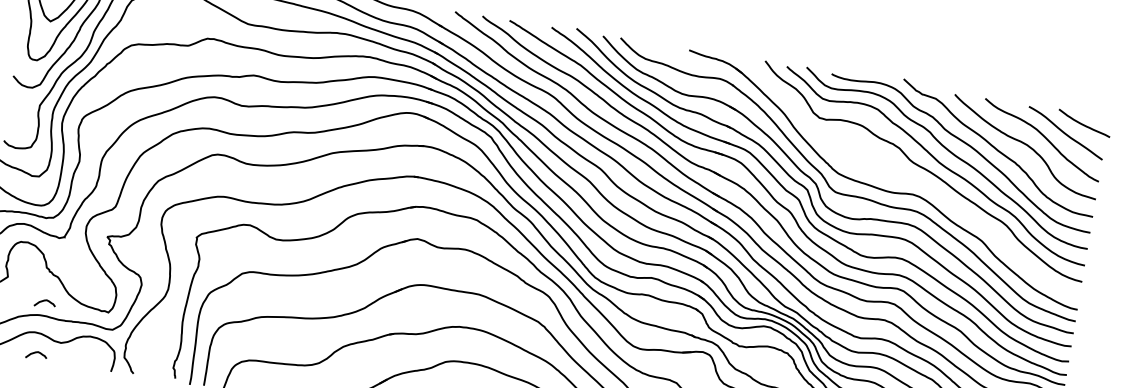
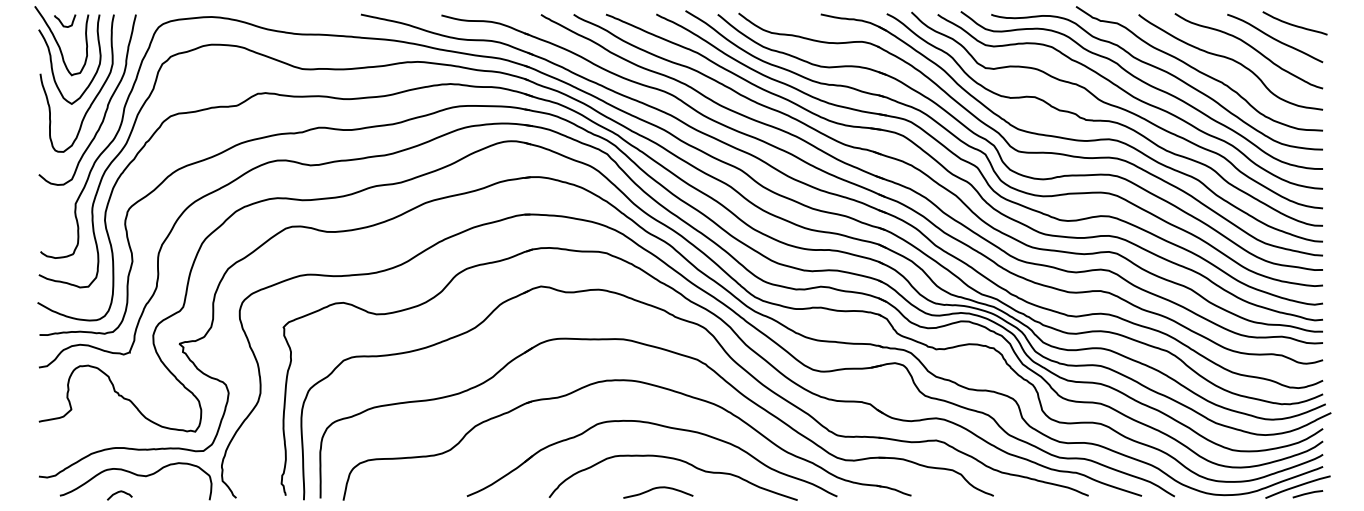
curve: (911, 178) -> (1104, 120), added
curve: (44, 301) -> (118, 431), removed

